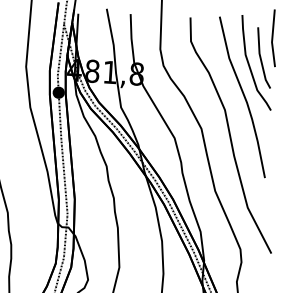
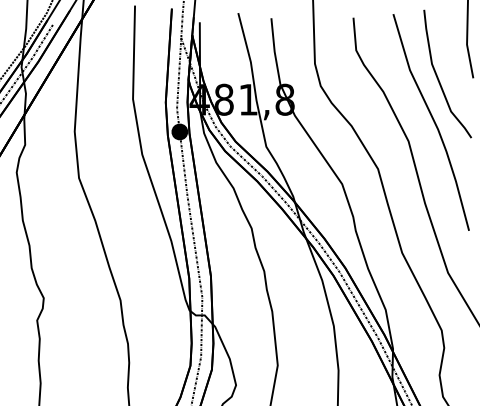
part: (264, 57) -> (457, 66), removed

